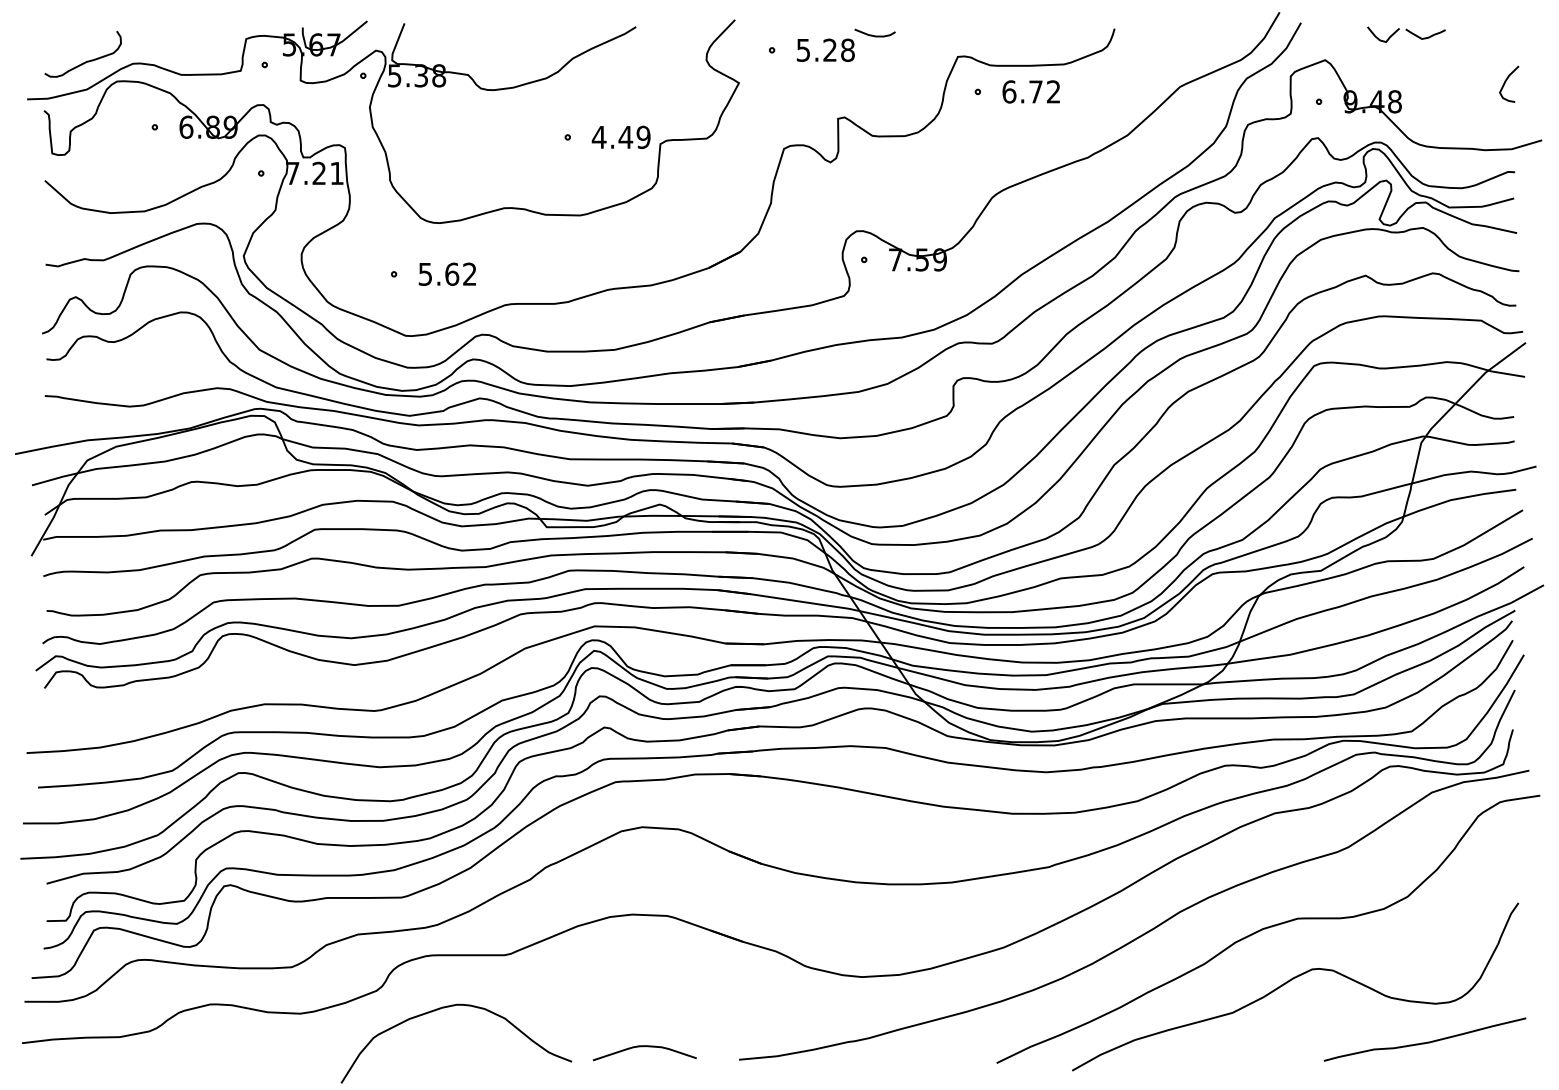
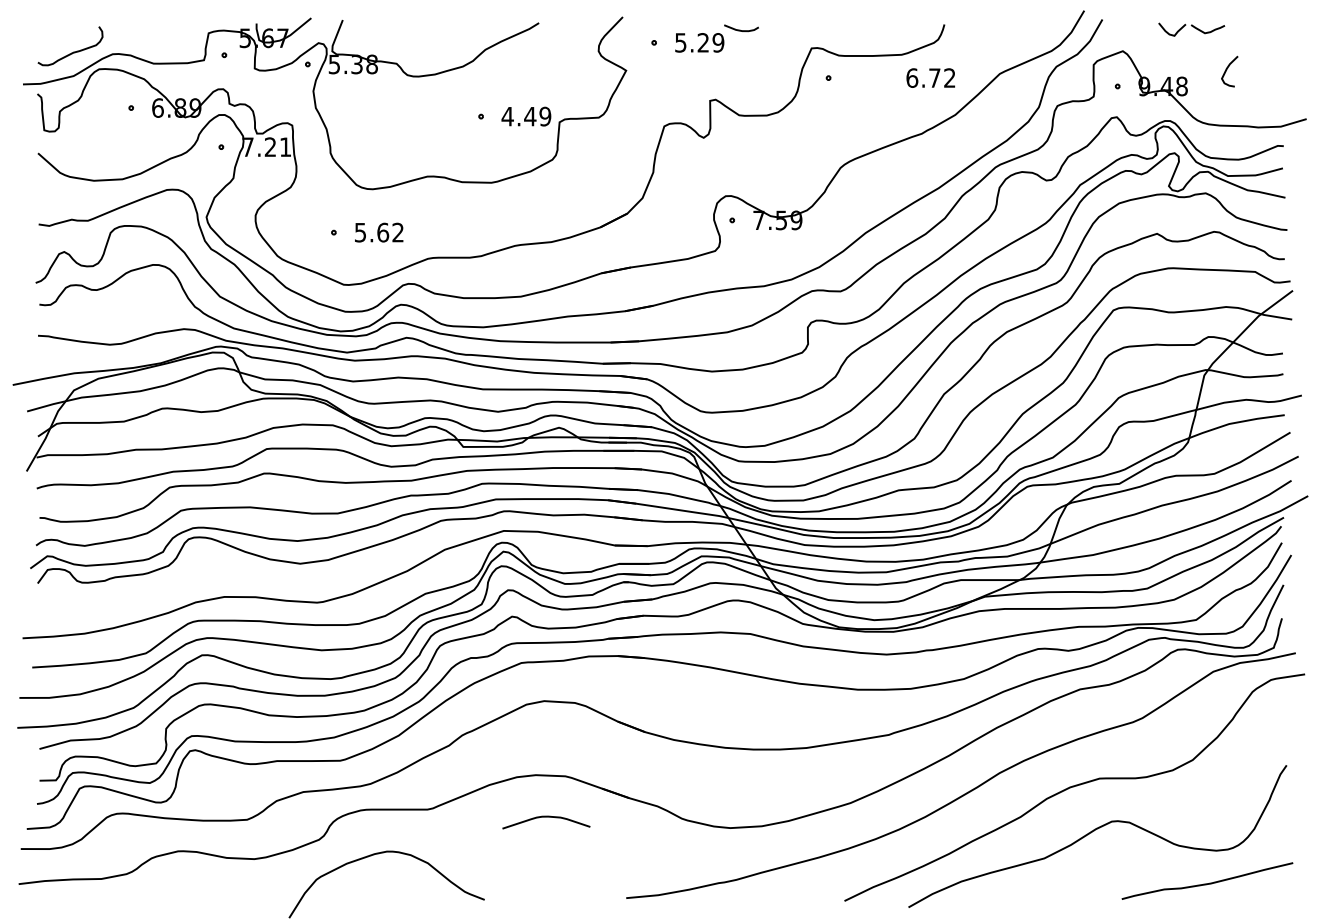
text: (847, 49) -> (718, 42), 5.28 -> 5.29
curve: (1506, 81) -> (1227, 69), moved
text: (1030, 91) -> (930, 77), moved
curve: (644, 1047) -> (546, 817), moved

